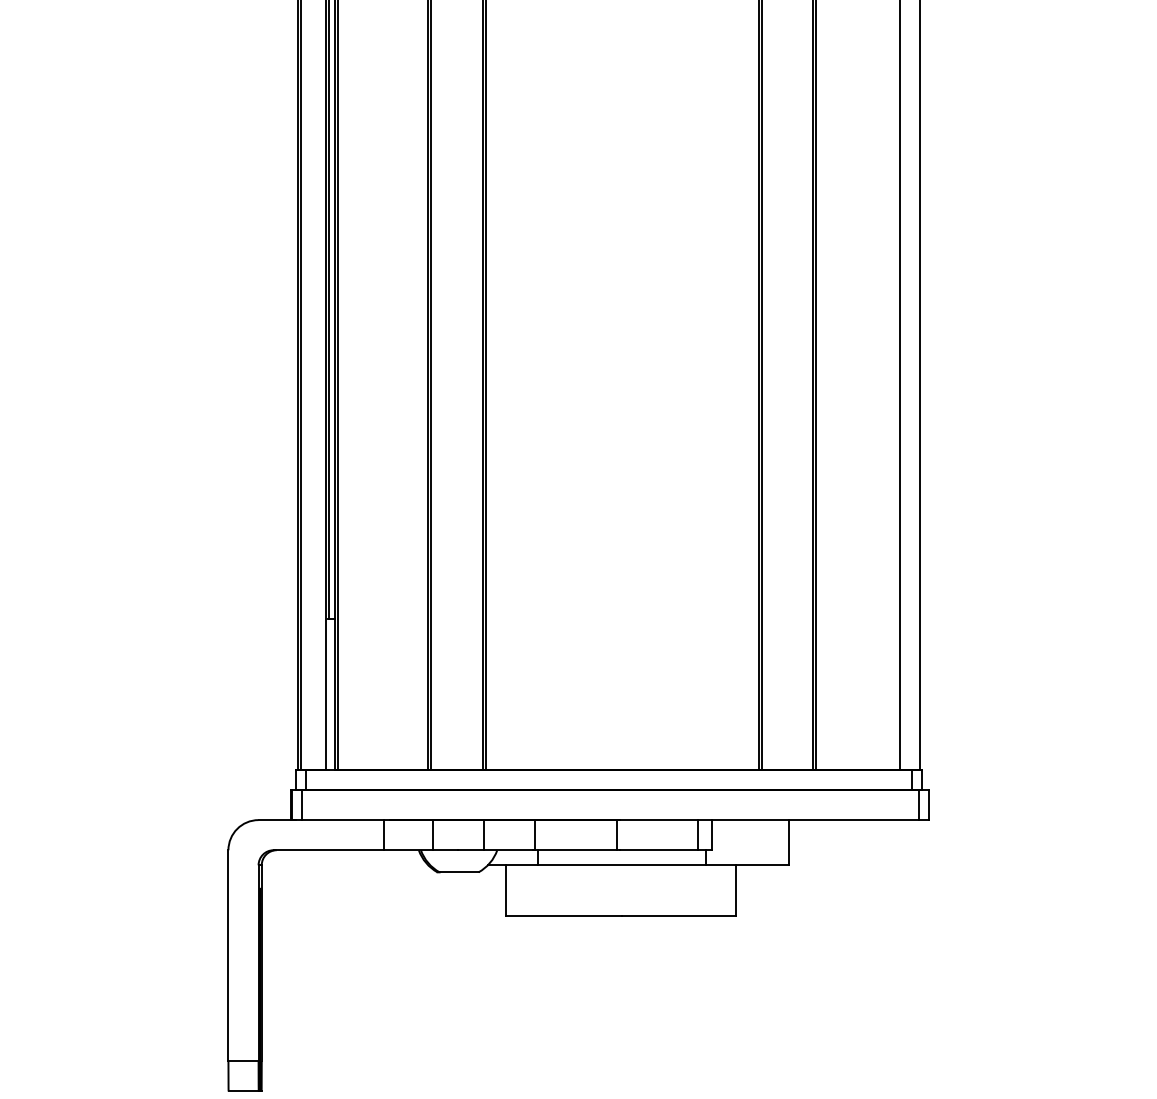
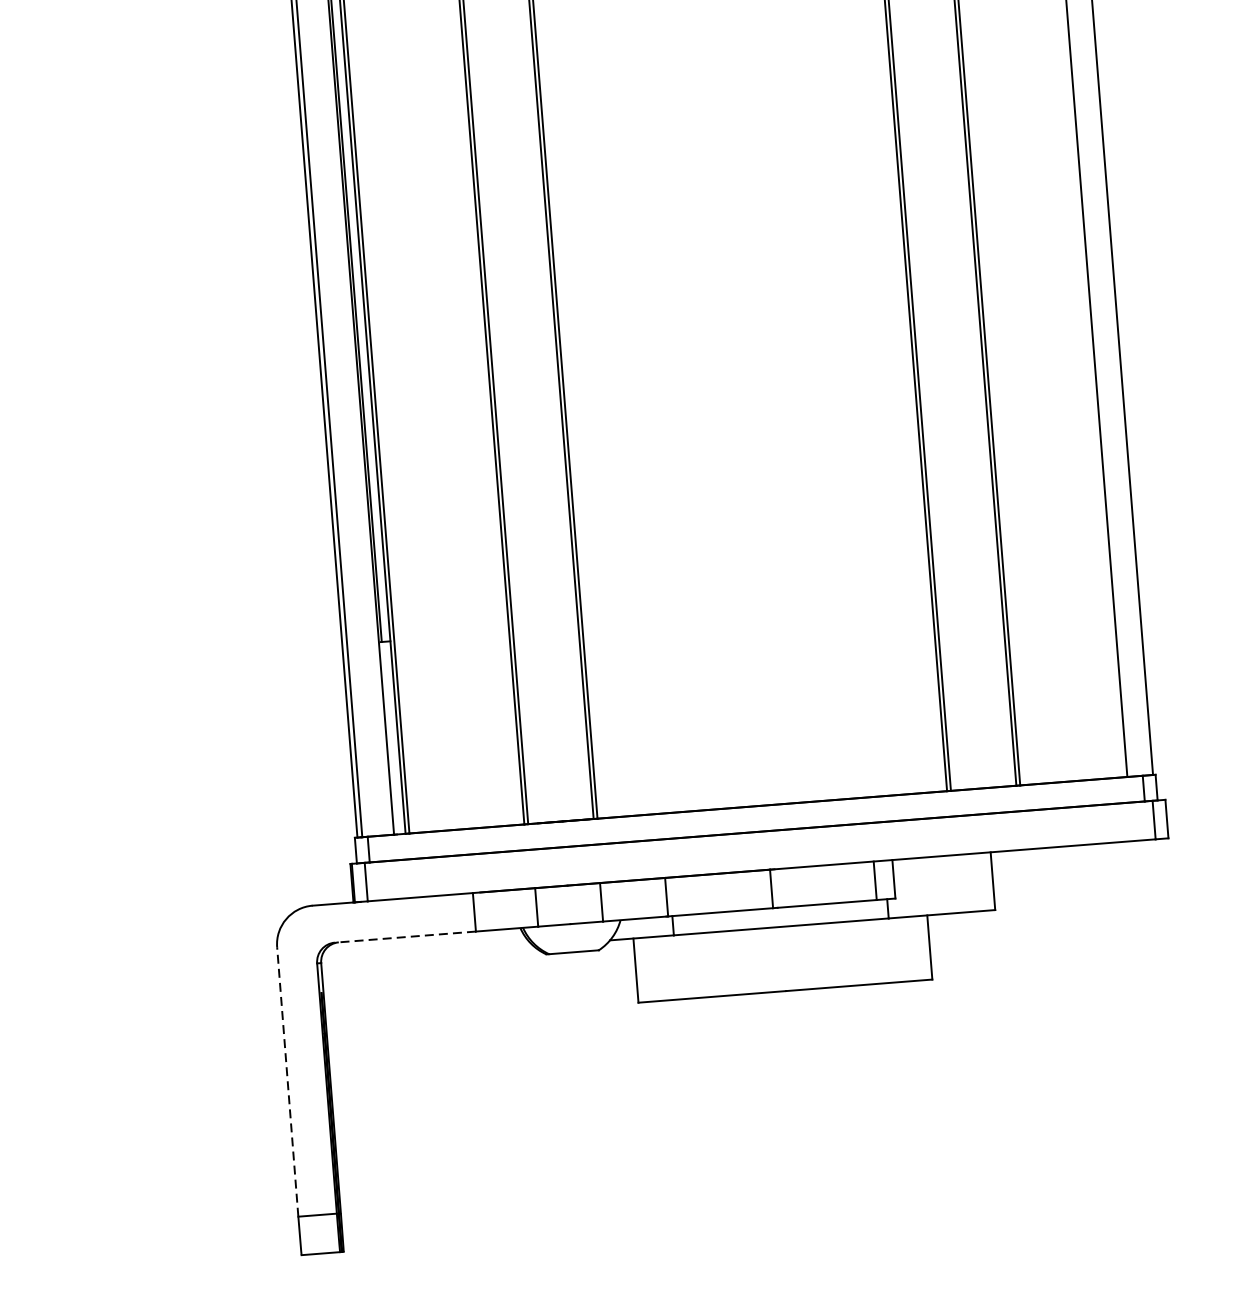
line: (328, 850) -> (404, 937), solid -> dashed
line: (228, 955) -> (287, 1081), solid -> dashed

